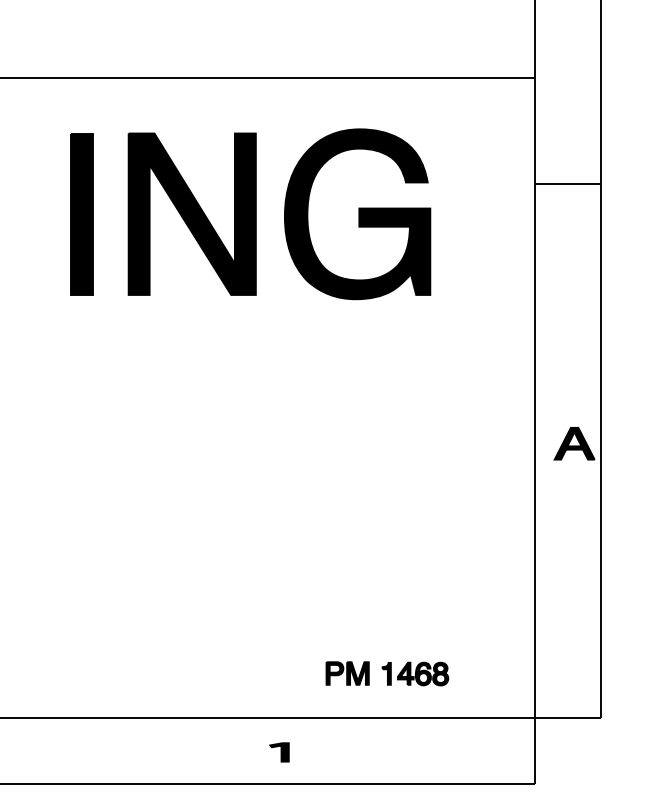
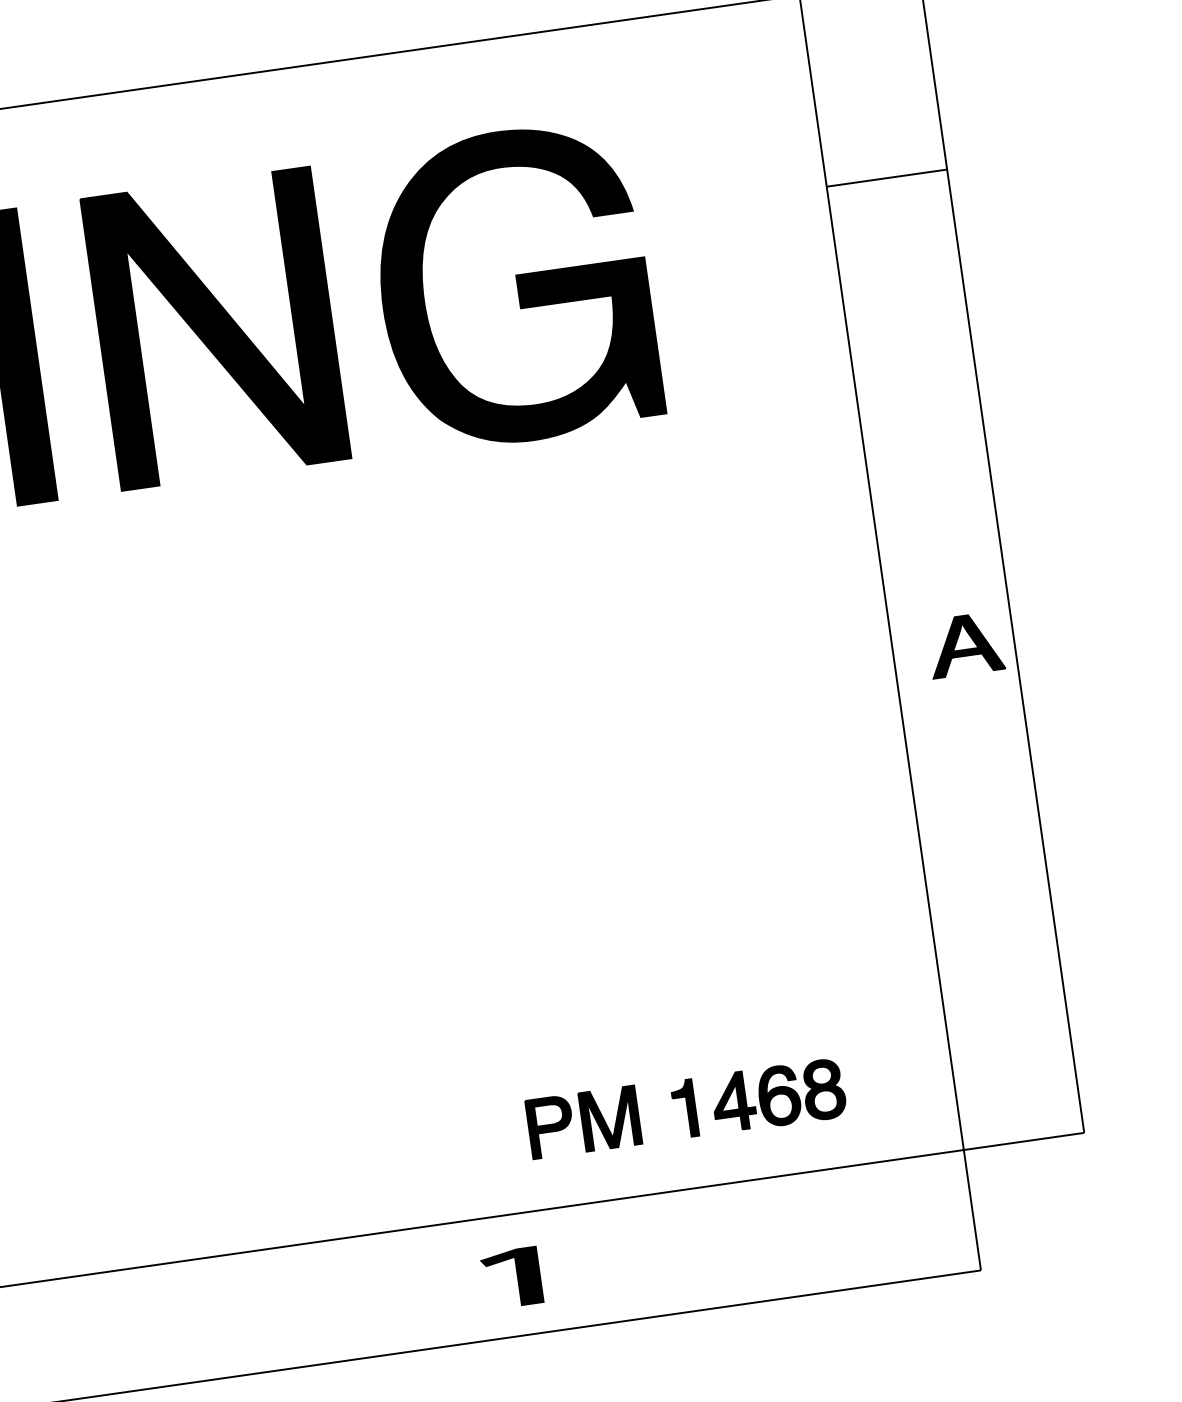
part: (387, 673) -> (686, 1108), size x1.43
part: (279, 752) -> (511, 1278), size x1.67

